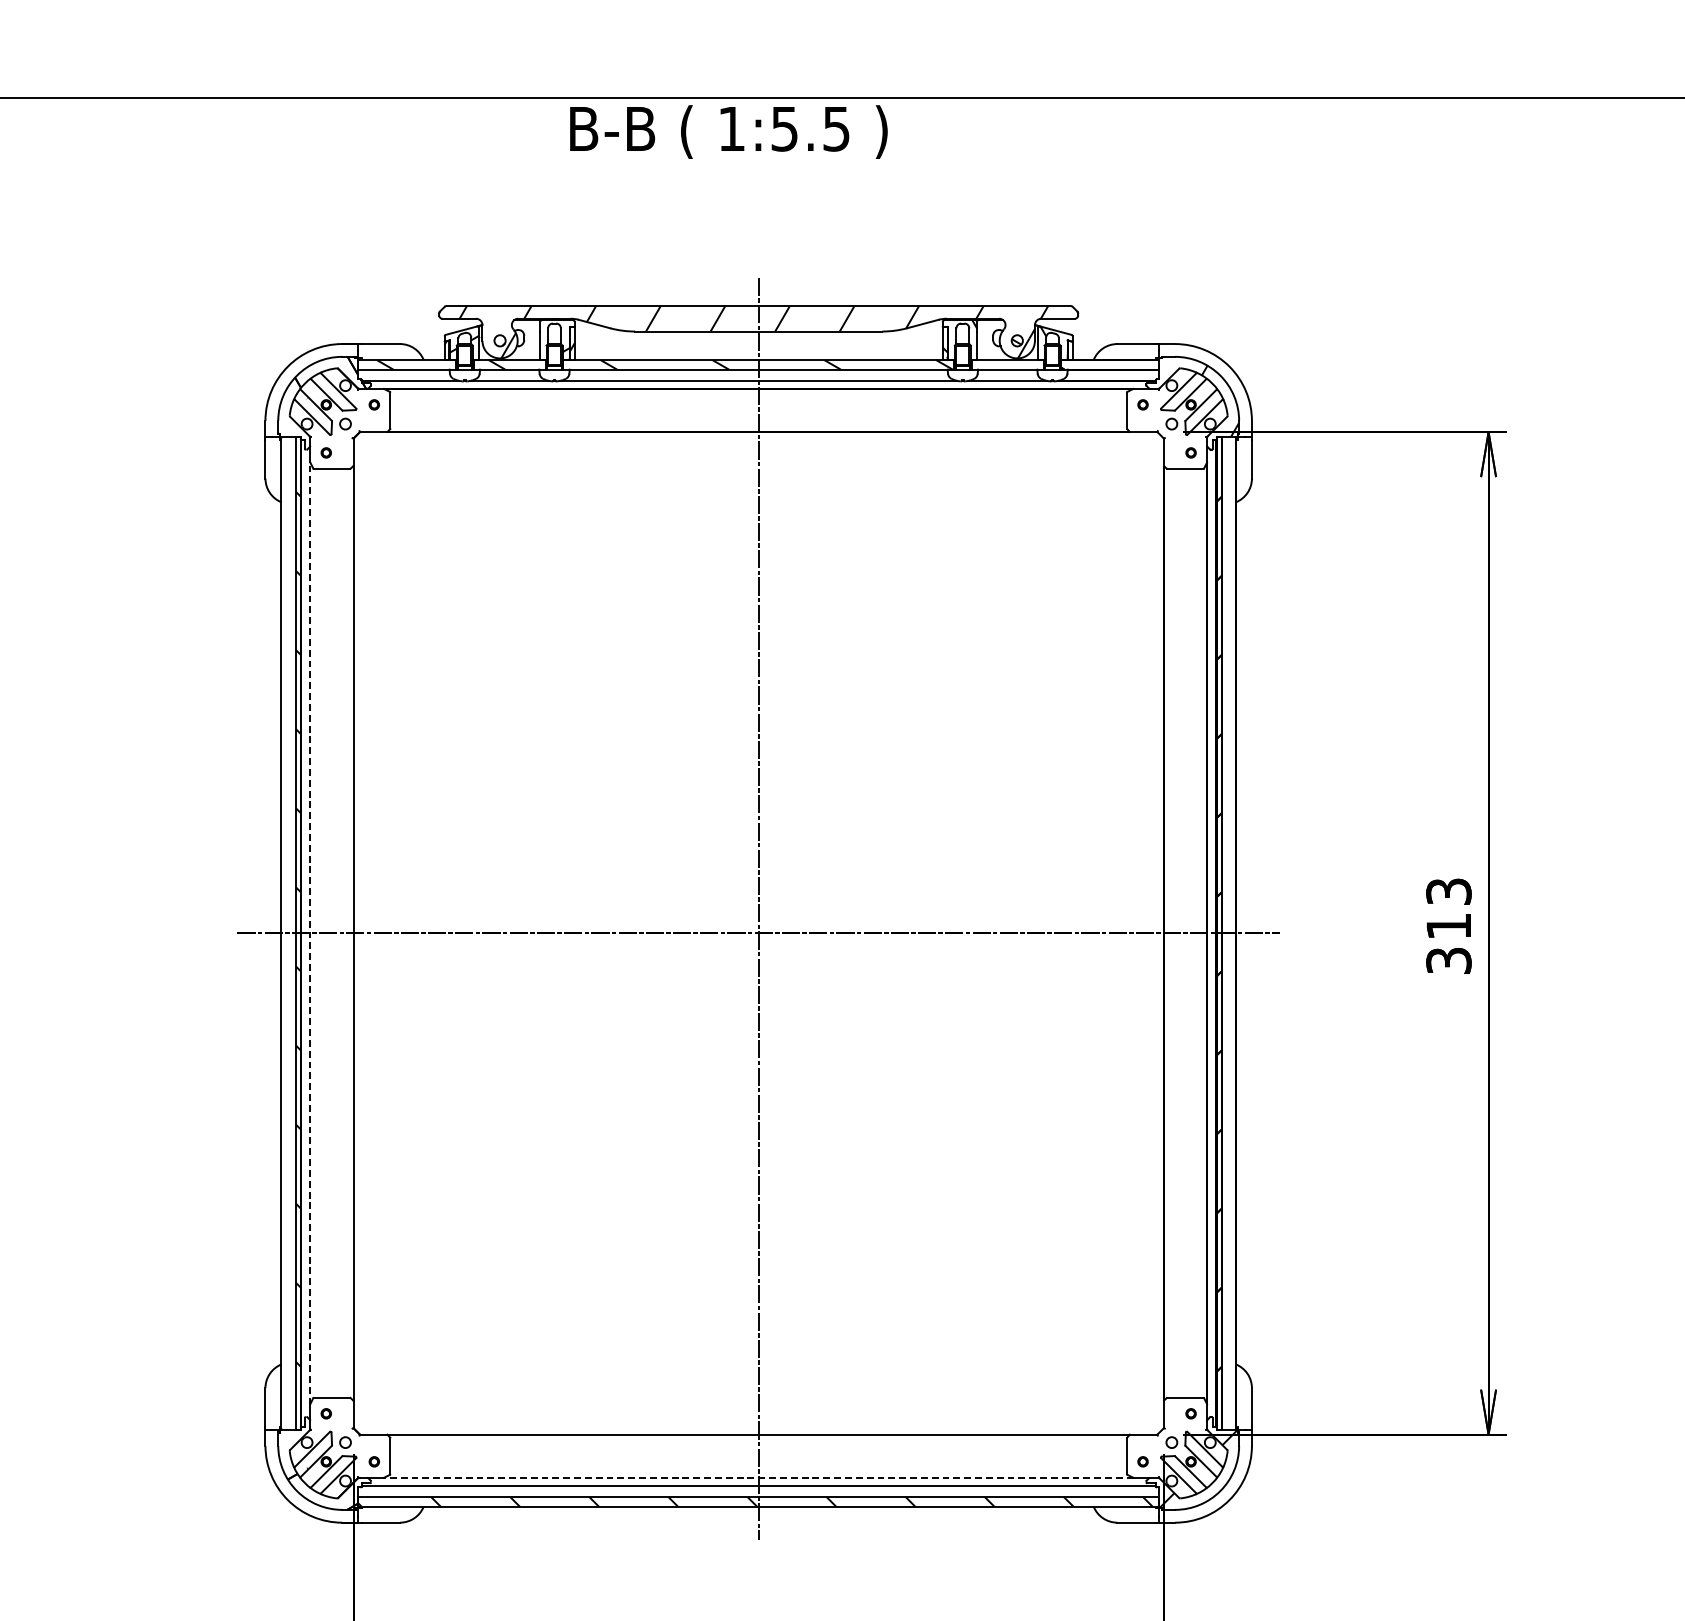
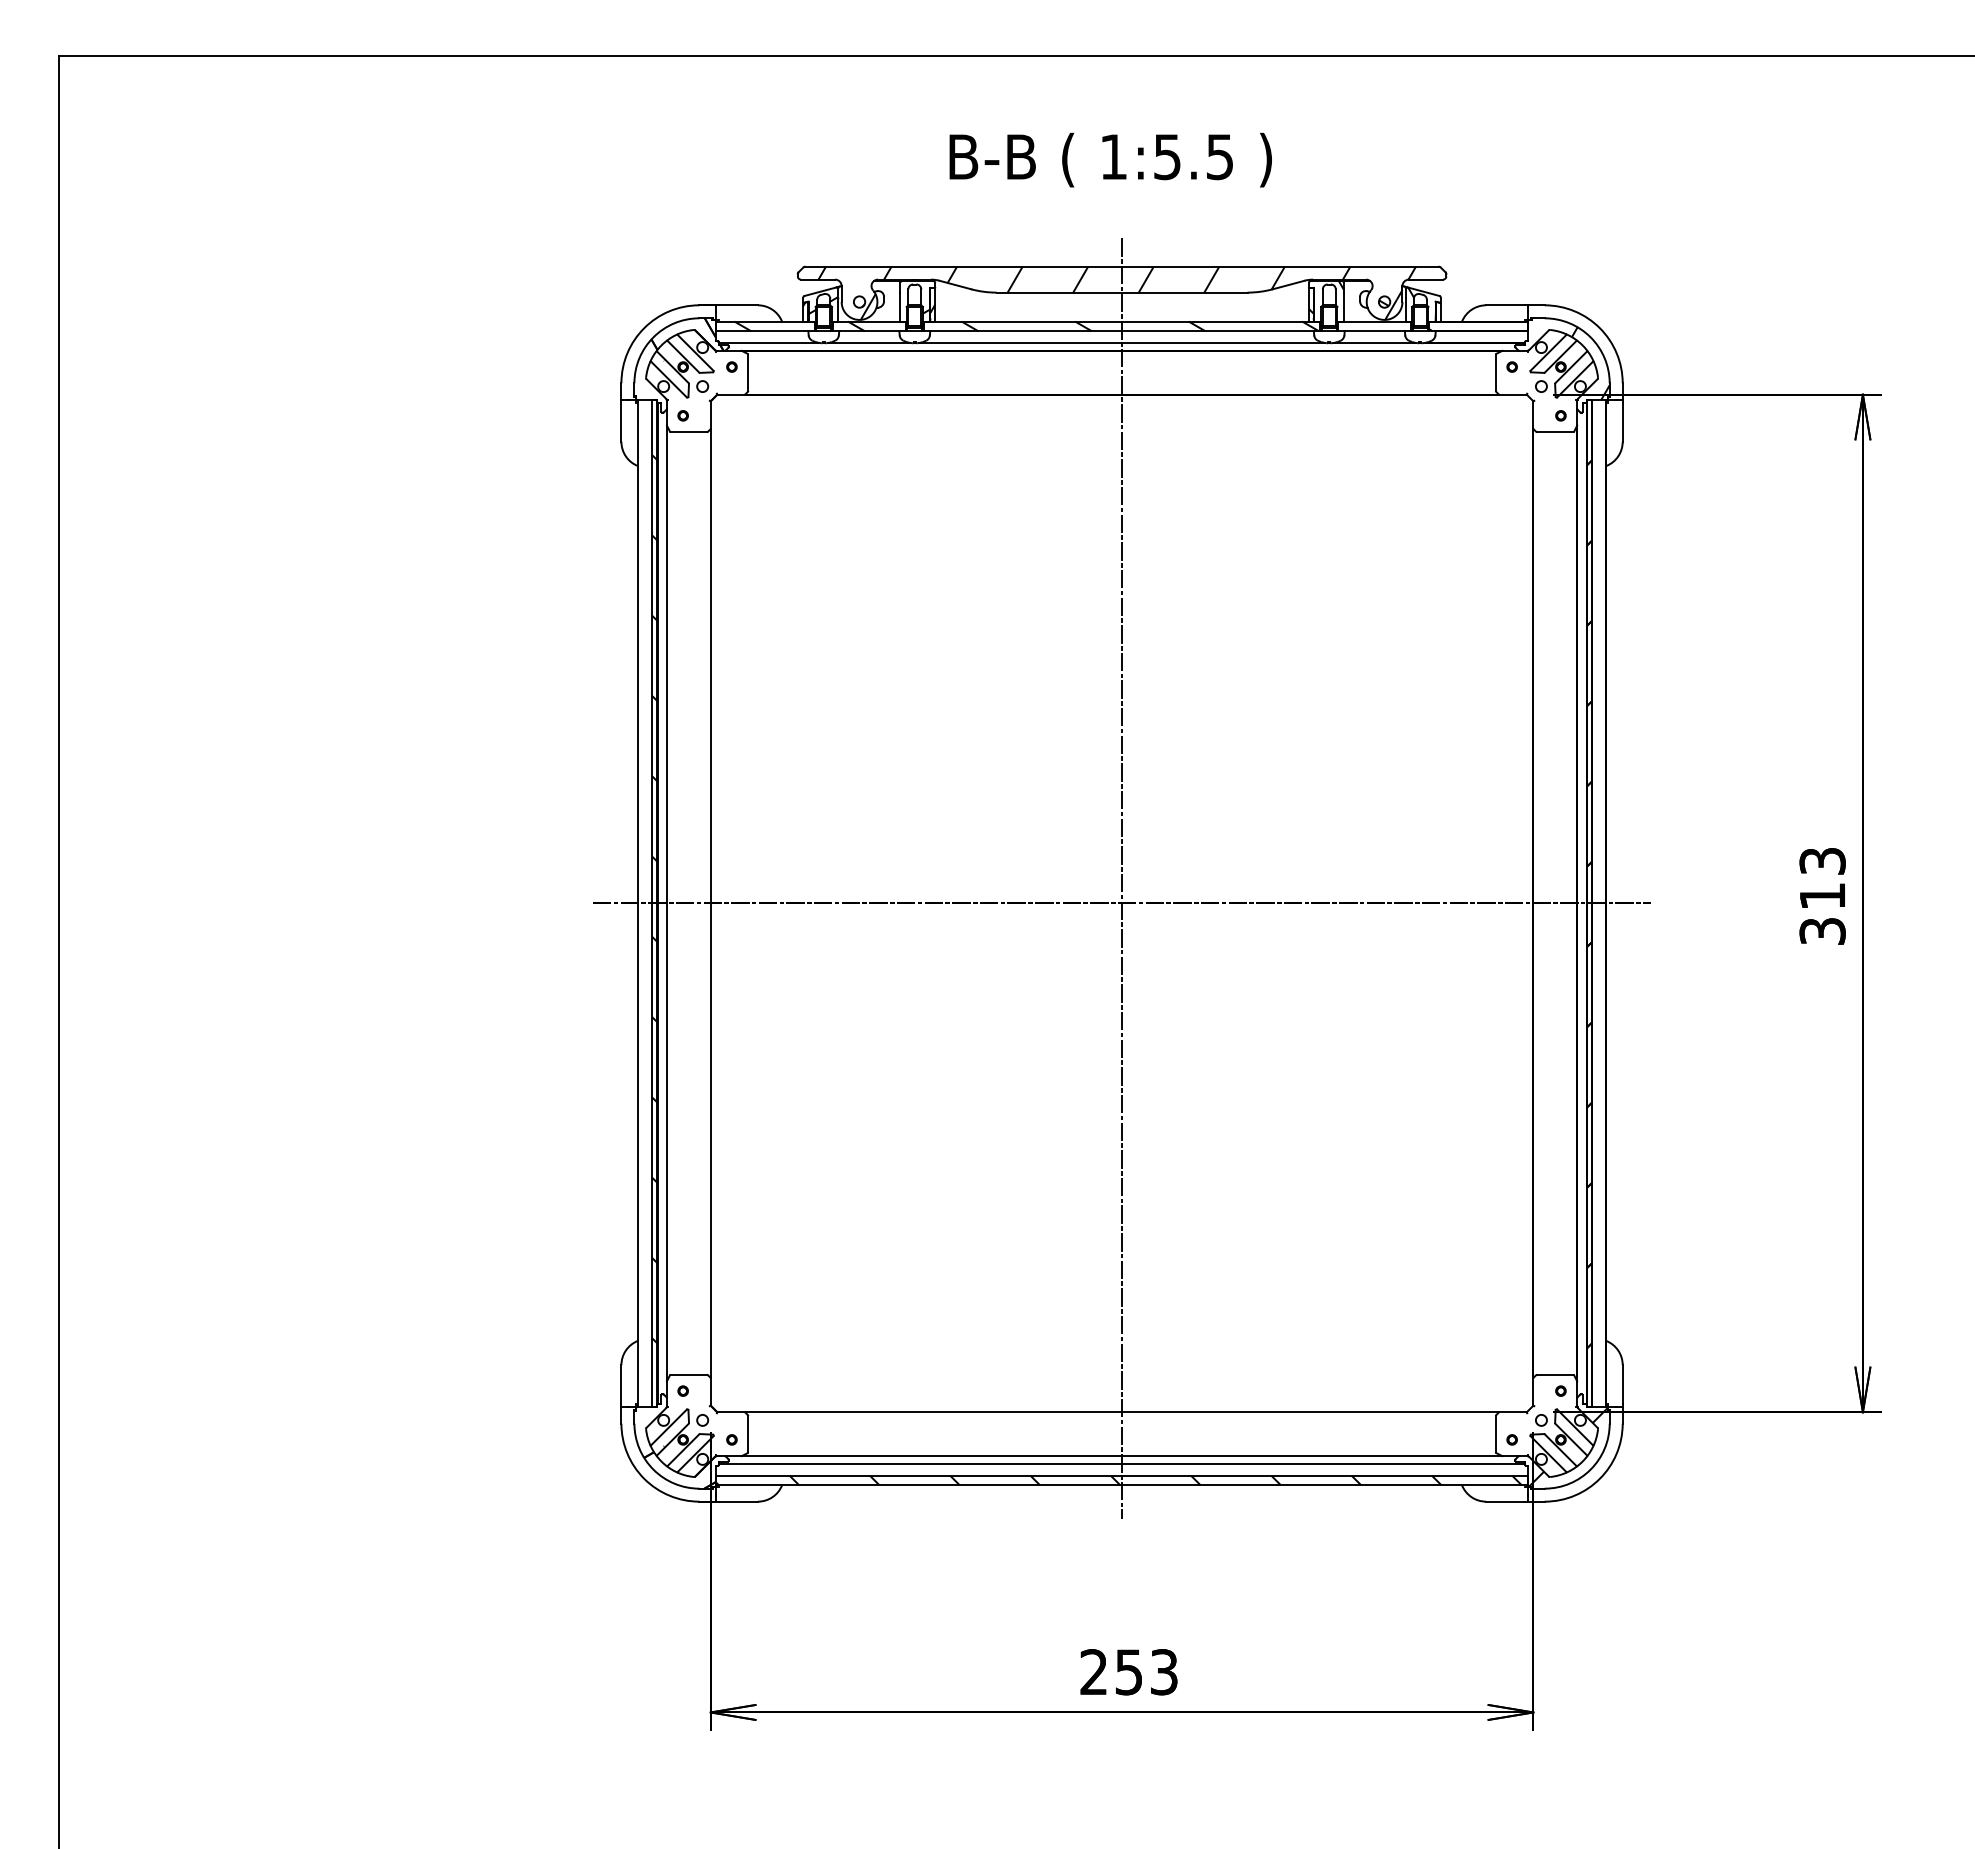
text: (728, 131) -> (1110, 159), moved
line: (309, 932) -> (666, 902), dashed -> solid
line: (759, 1478) -> (1122, 1456), dashed -> solid

